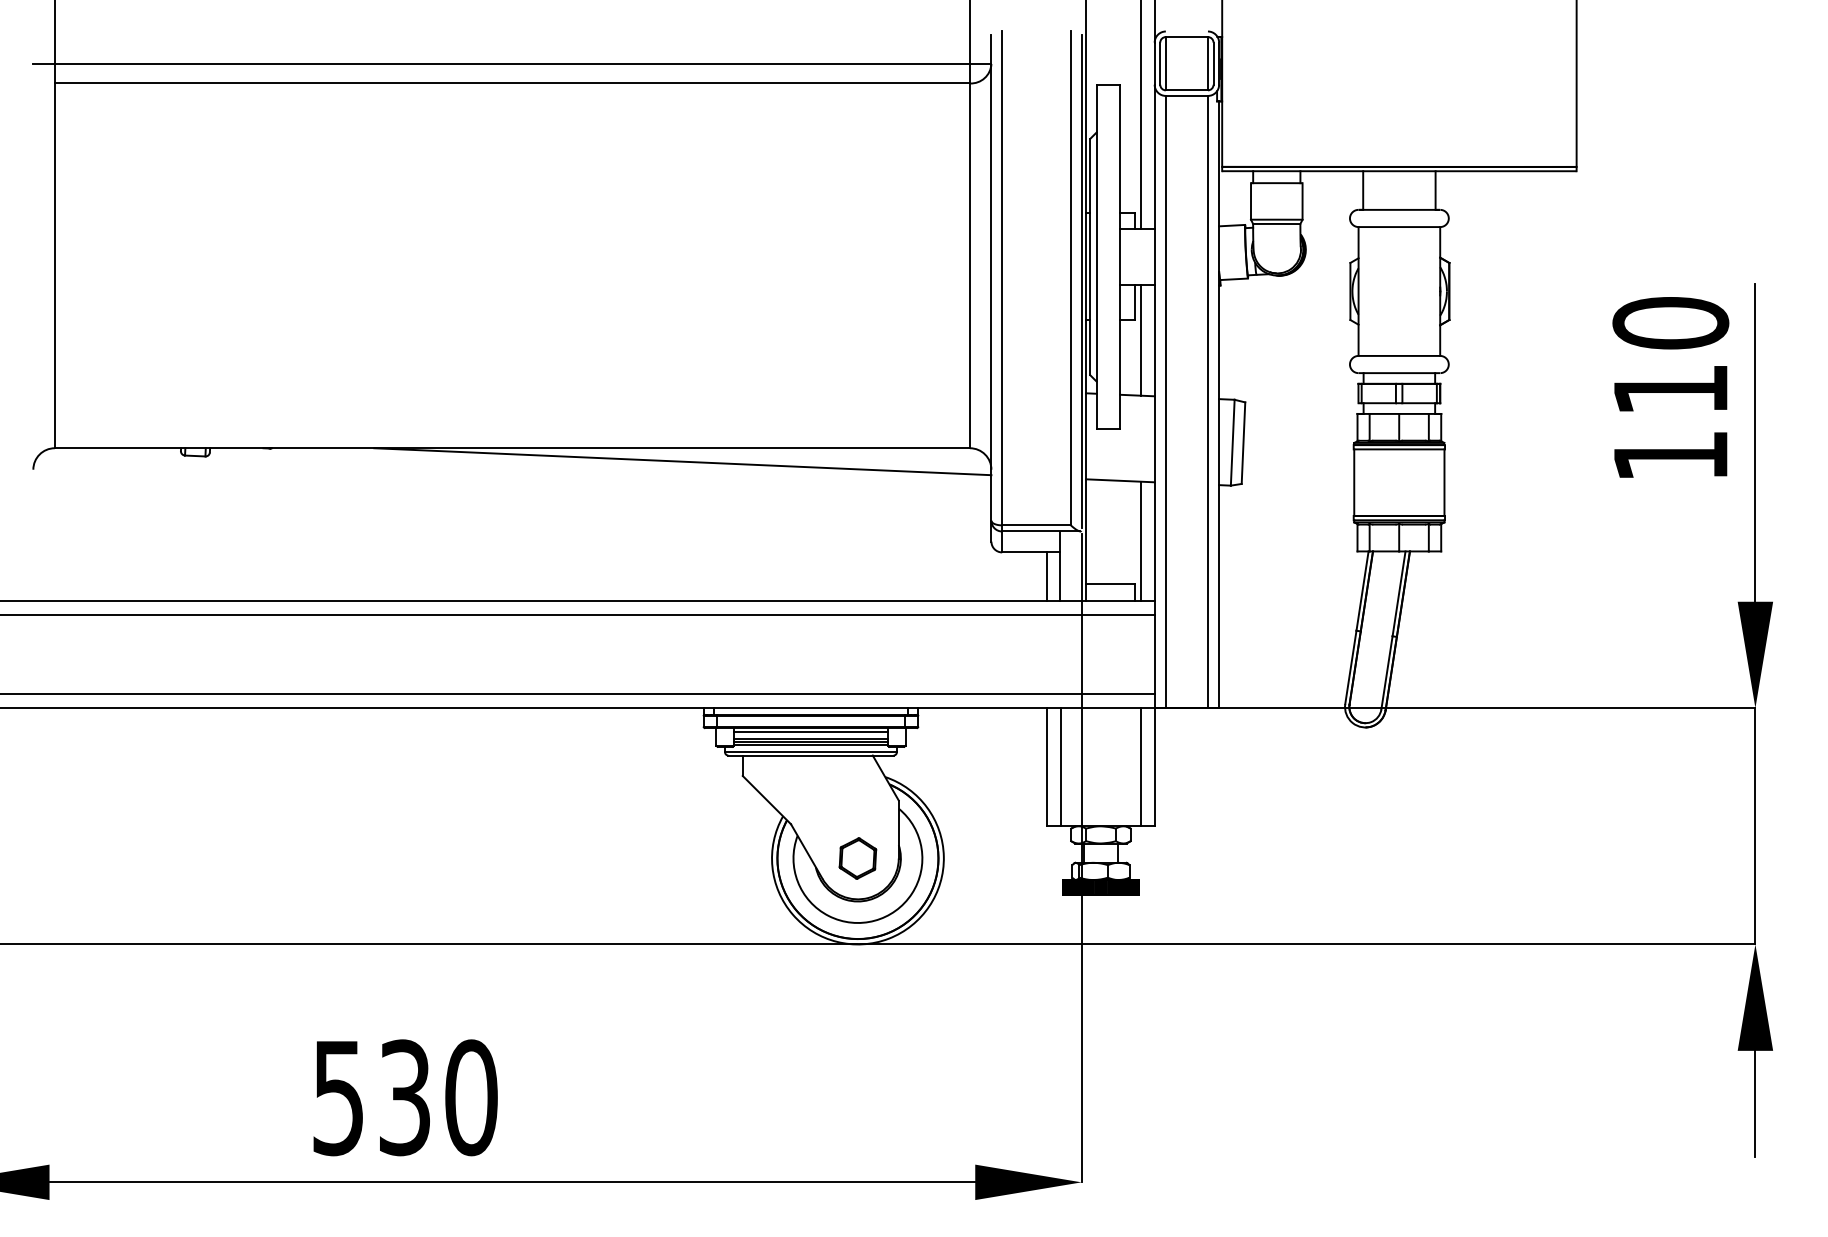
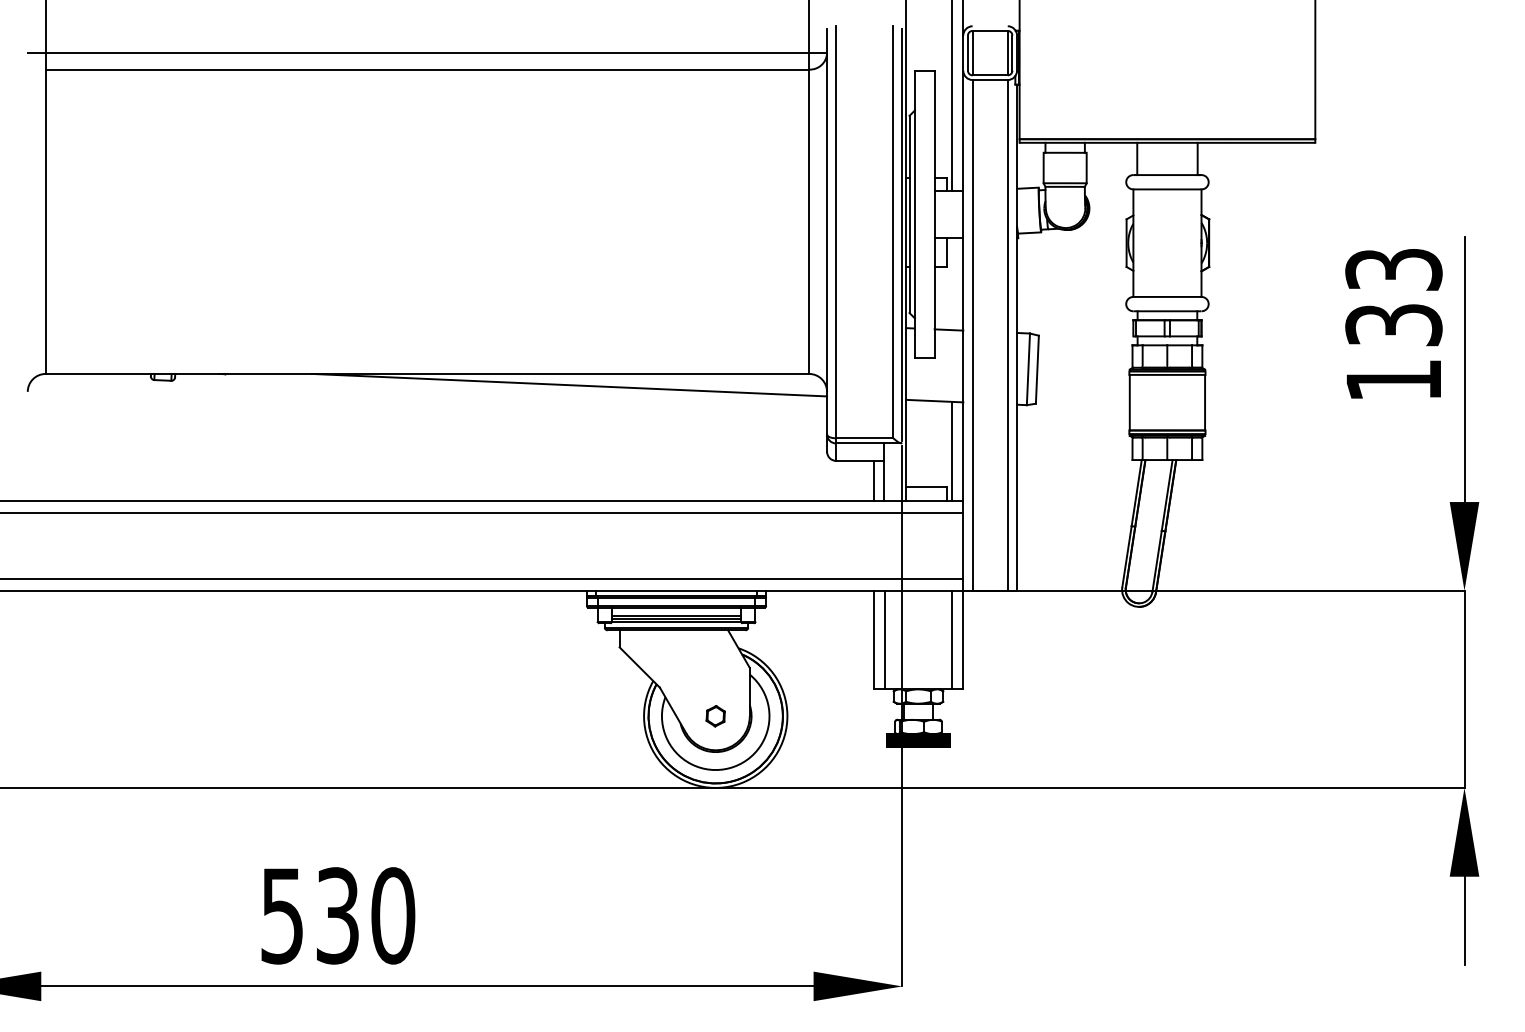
line: (1140, 340) -> (951, 284), removed
text: (1670, 355) -> (1393, 296), 110 -> 133
line: (810, 731) -> (676, 610), removed
part: (857, 858) -> (715, 716), size x0.6

